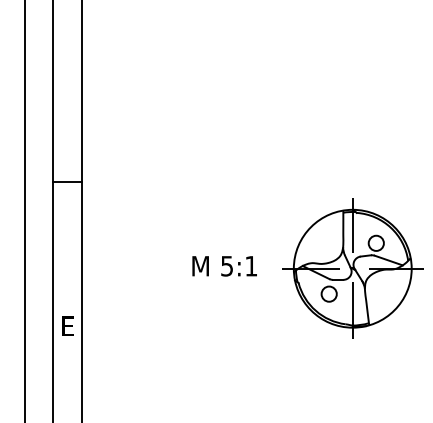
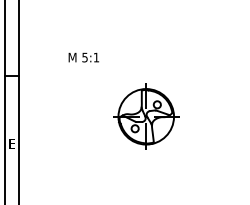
text: (223, 265) -> (83, 57), moved

